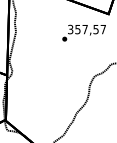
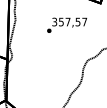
text: (83, 32) -> (66, 24), moved

